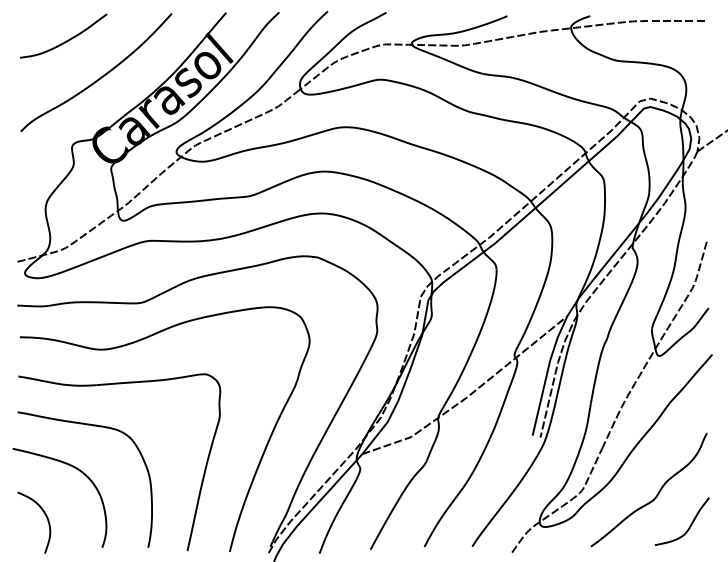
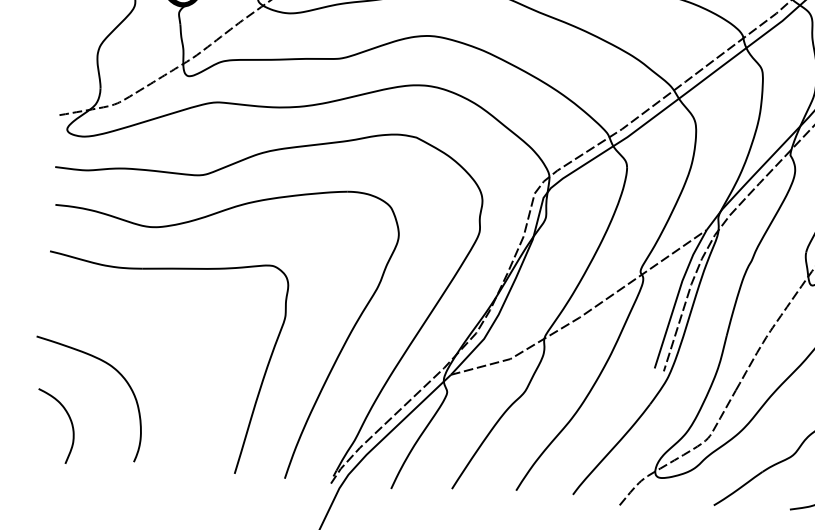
part: (93, 426) -> (134, 317), removed

